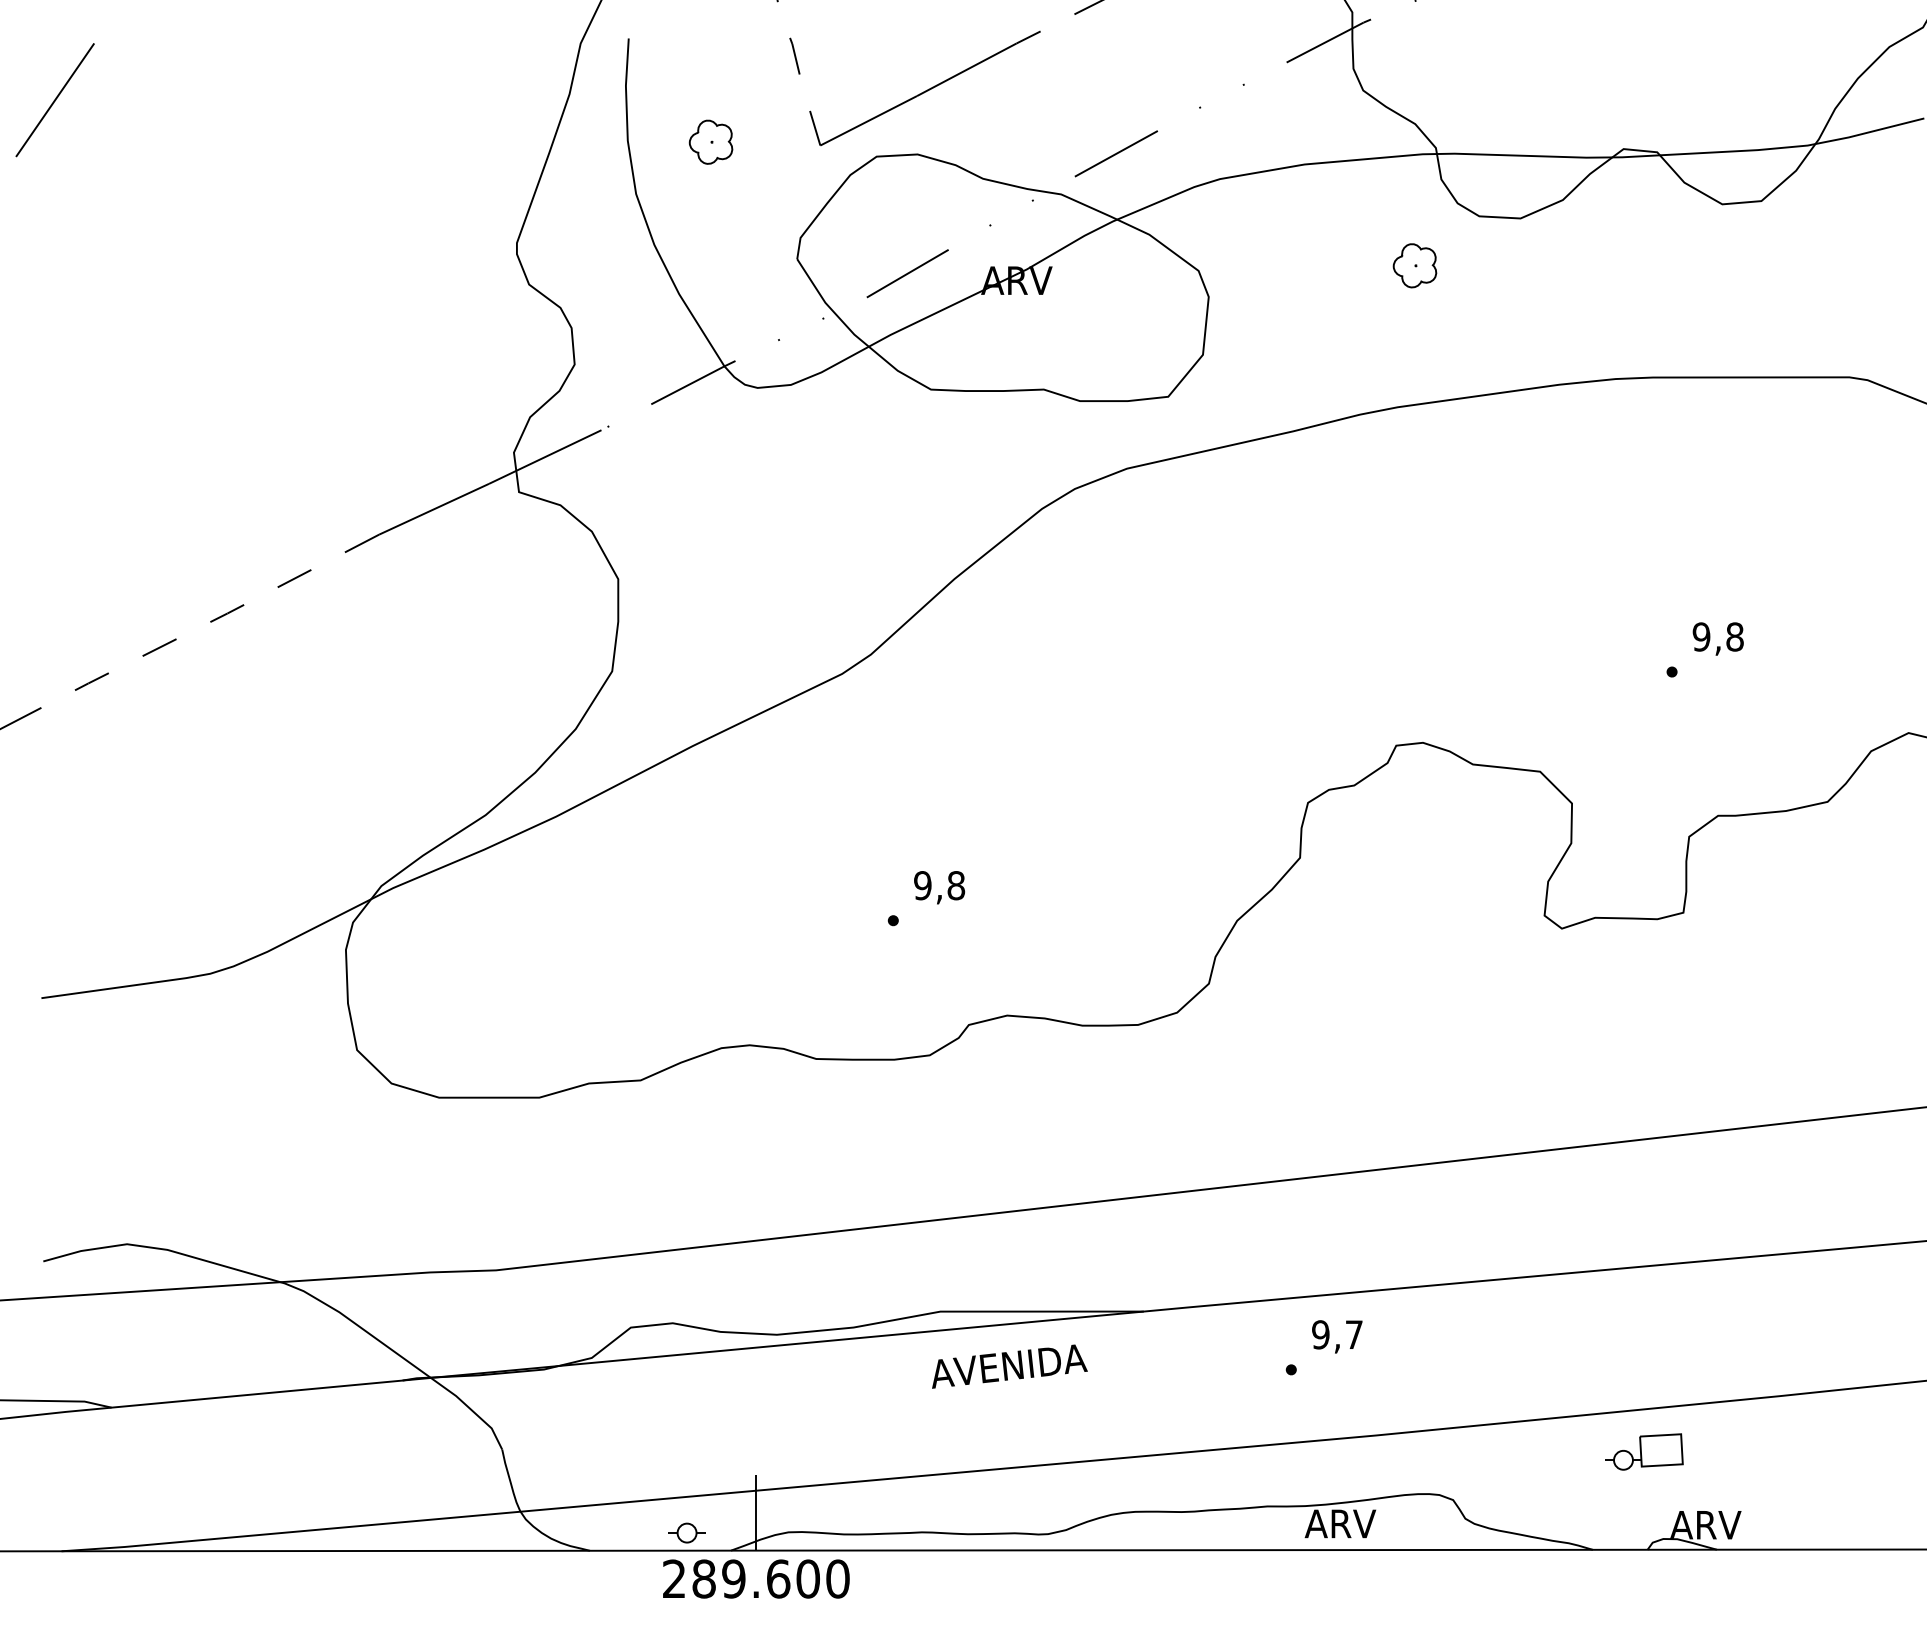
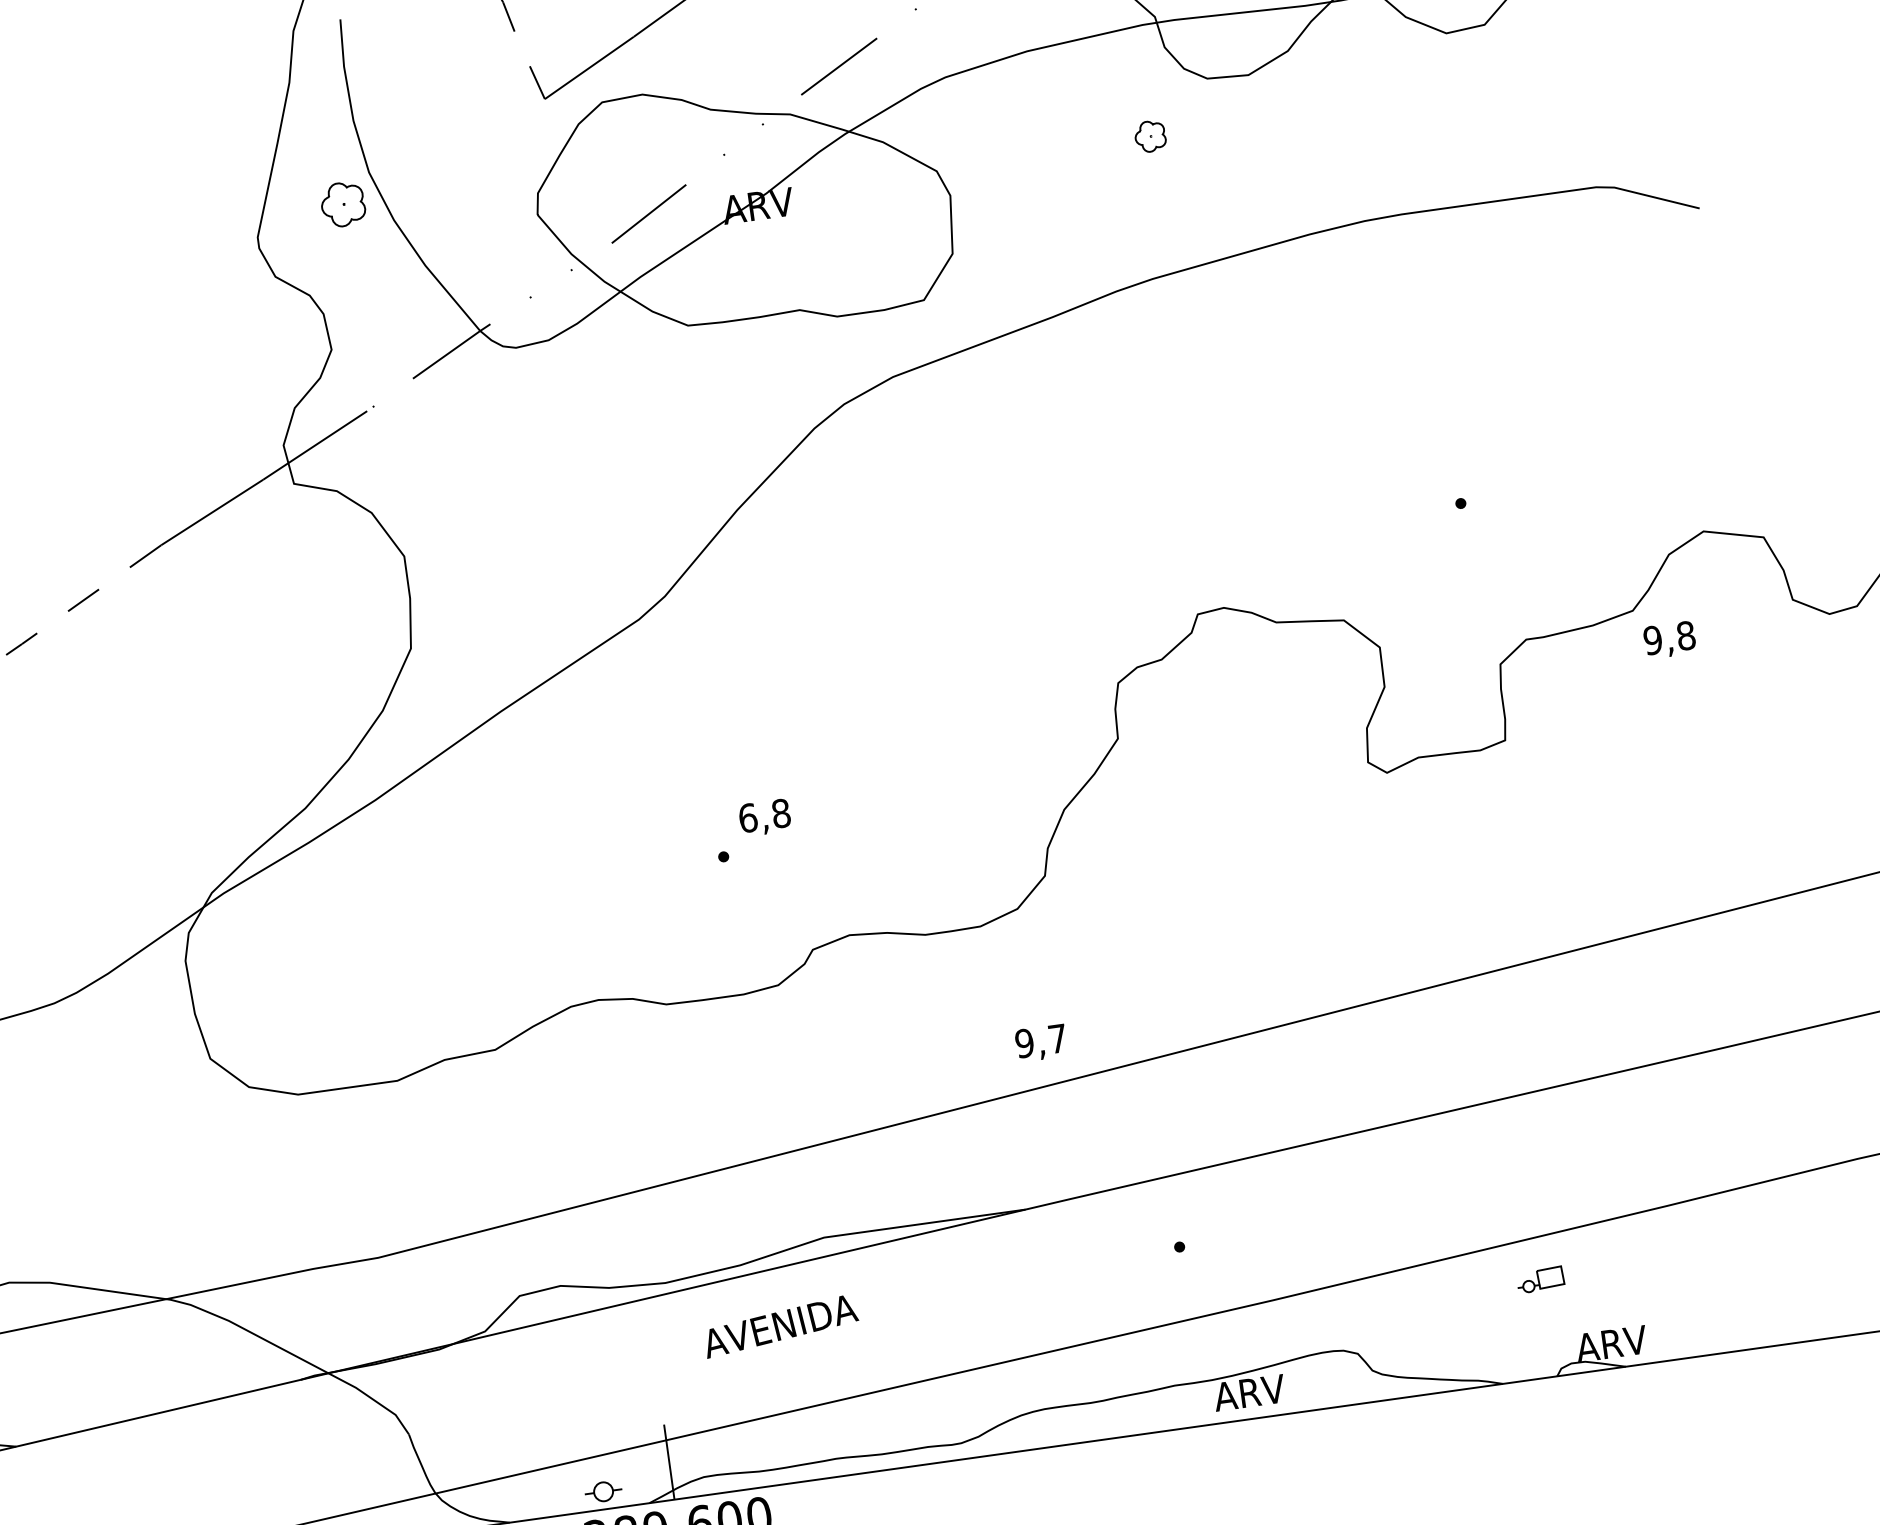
part: (710, 141) -> (342, 203), moved
part: (1414, 265) -> (1149, 136), size x0.7
text: (1717, 638) -> (1668, 639), moved
text: (922, 885) -> (747, 818), 9,8 -> 6,8
text: (1337, 1336) -> (1041, 1042), moved
text: (1009, 1366) -> (780, 1326), moved
part: (1644, 1451) -> (1540, 1279), size x0.6

